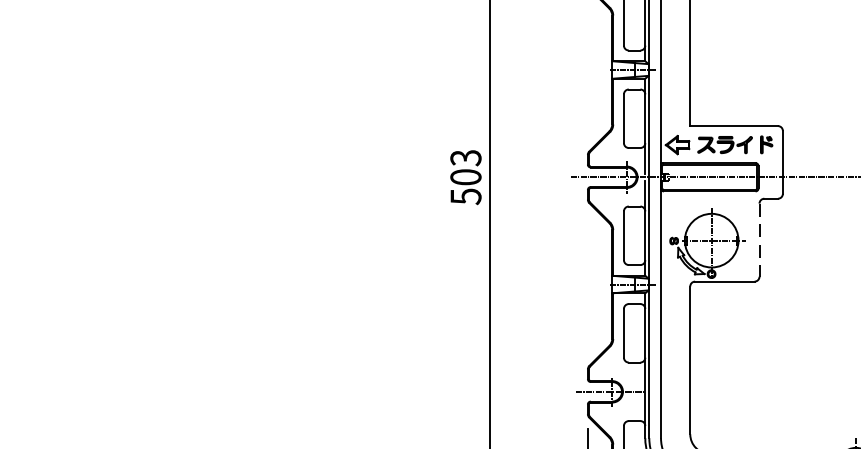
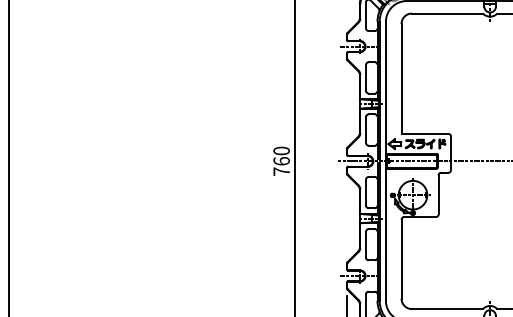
text: (465, 177) -> (281, 161), 503 -> 760
line: (759, 239) -> (438, 194), dashed -> solid

